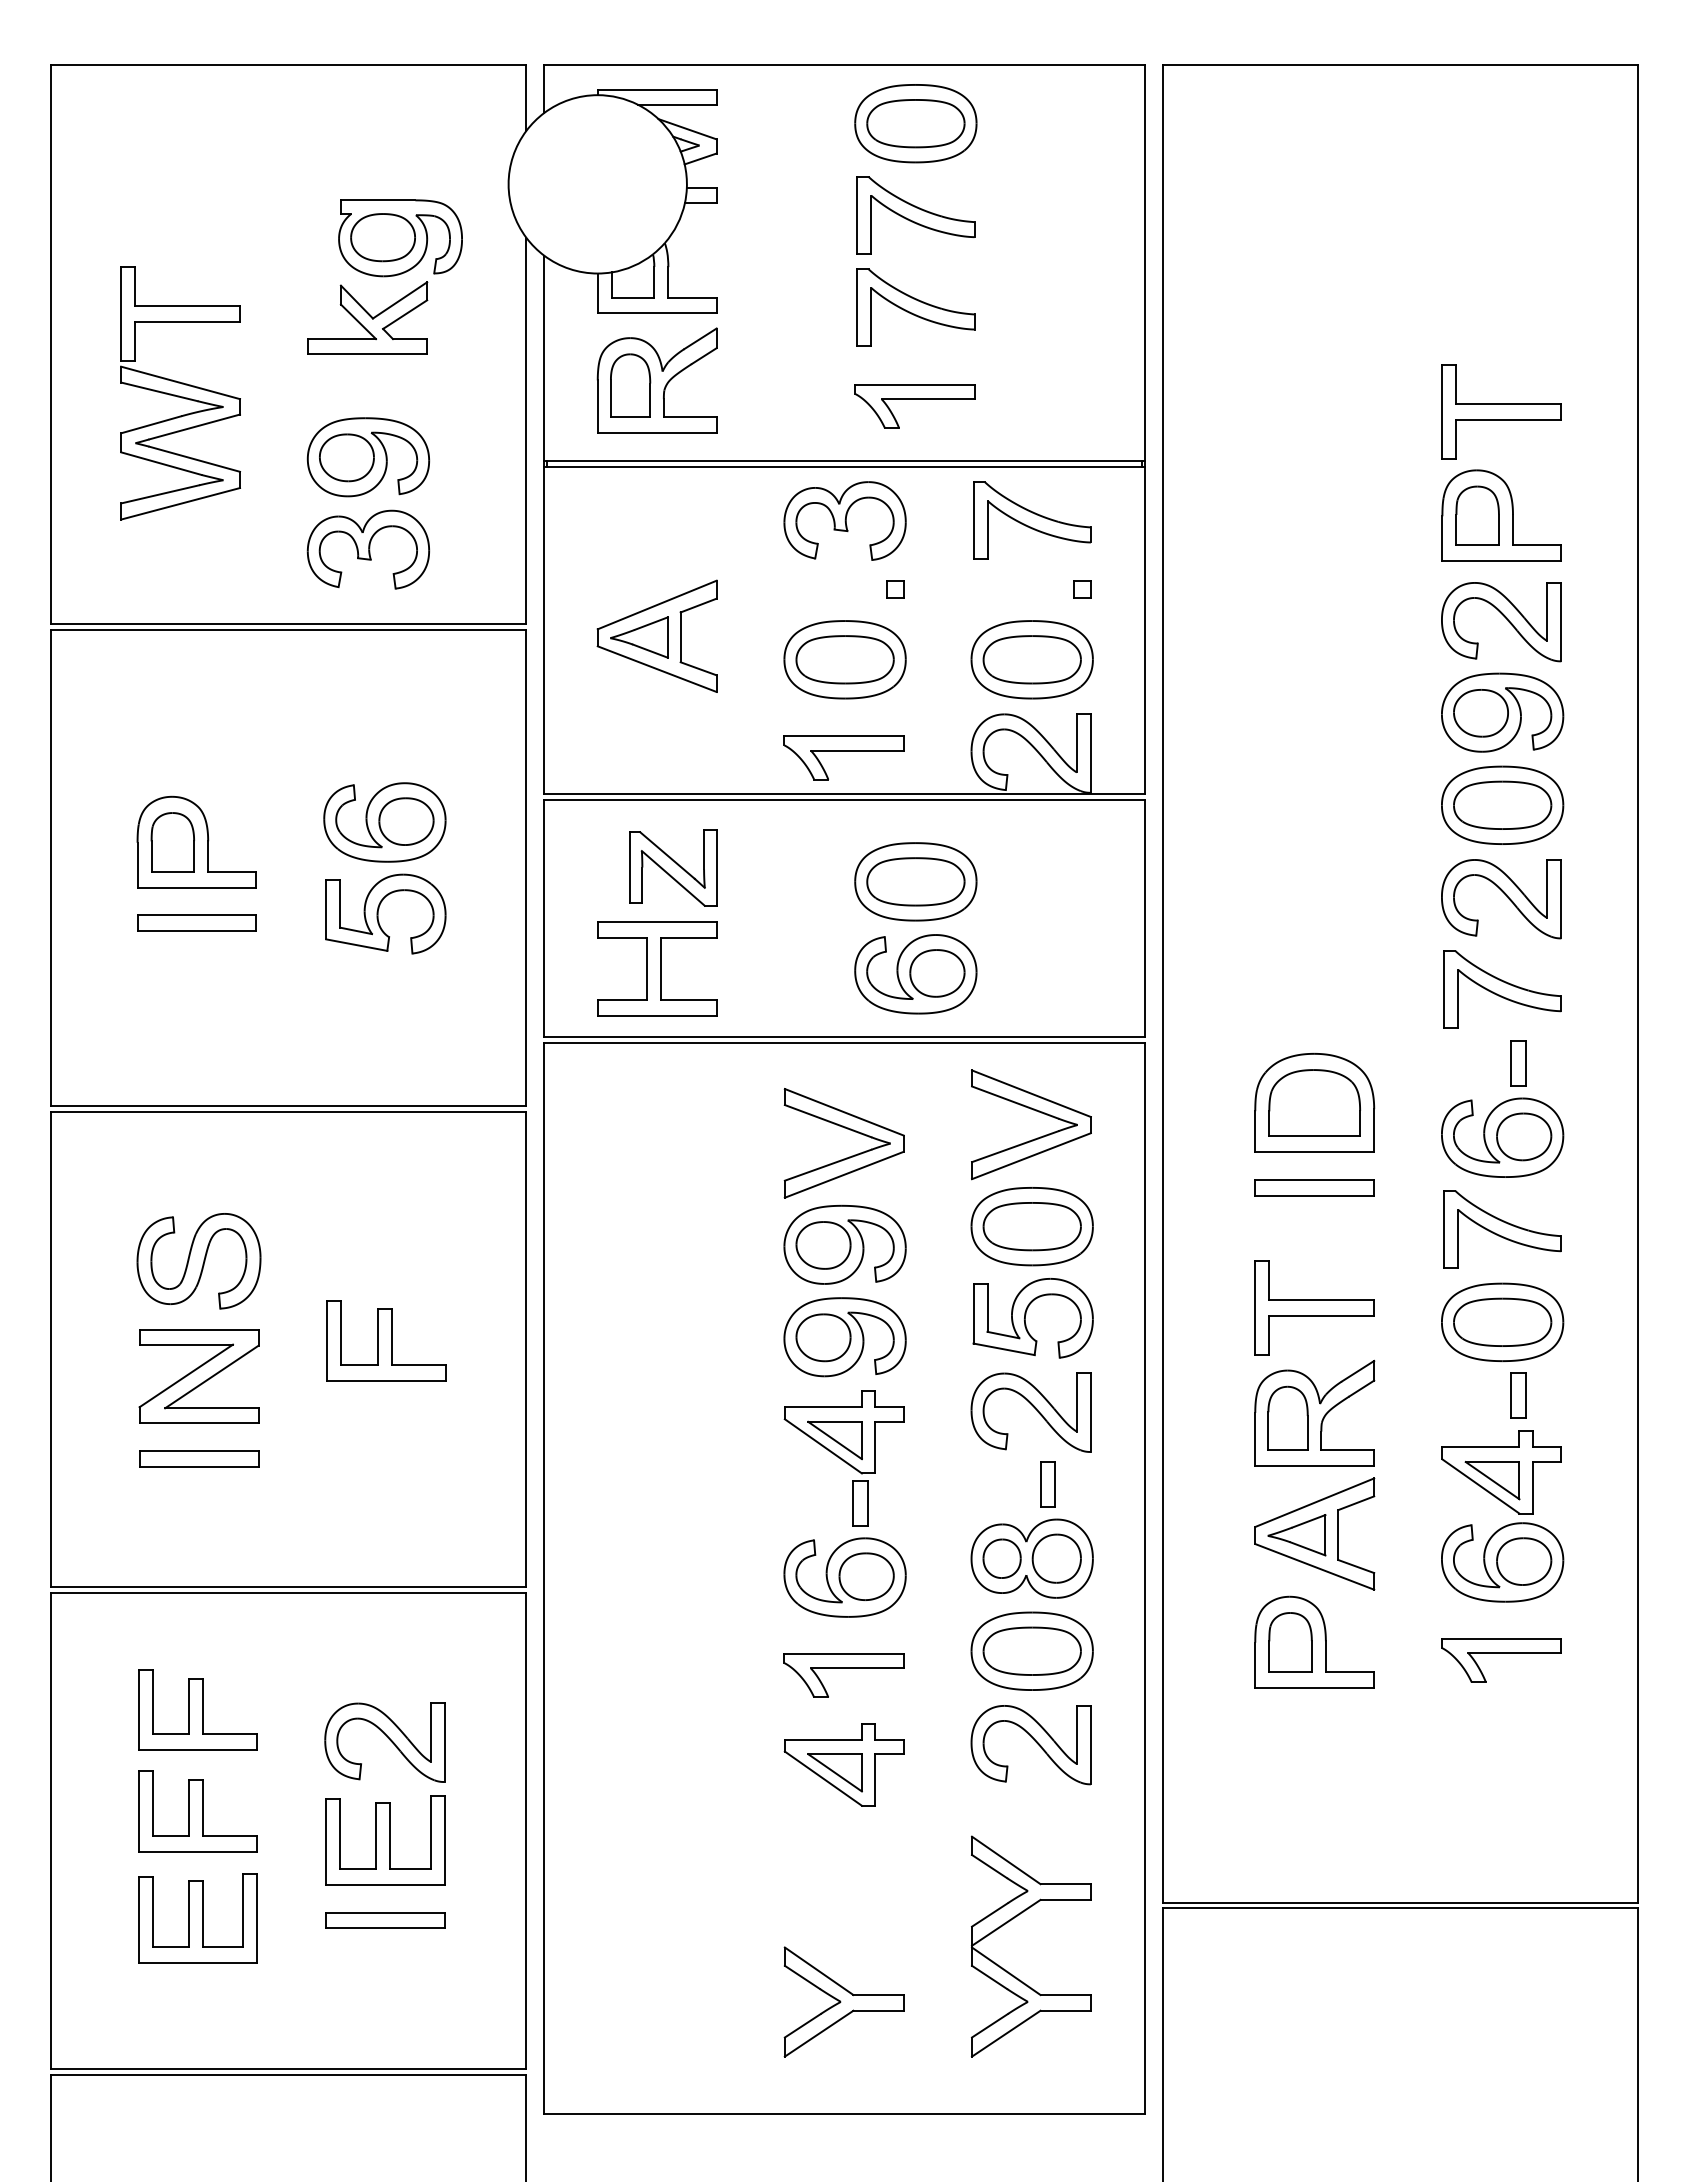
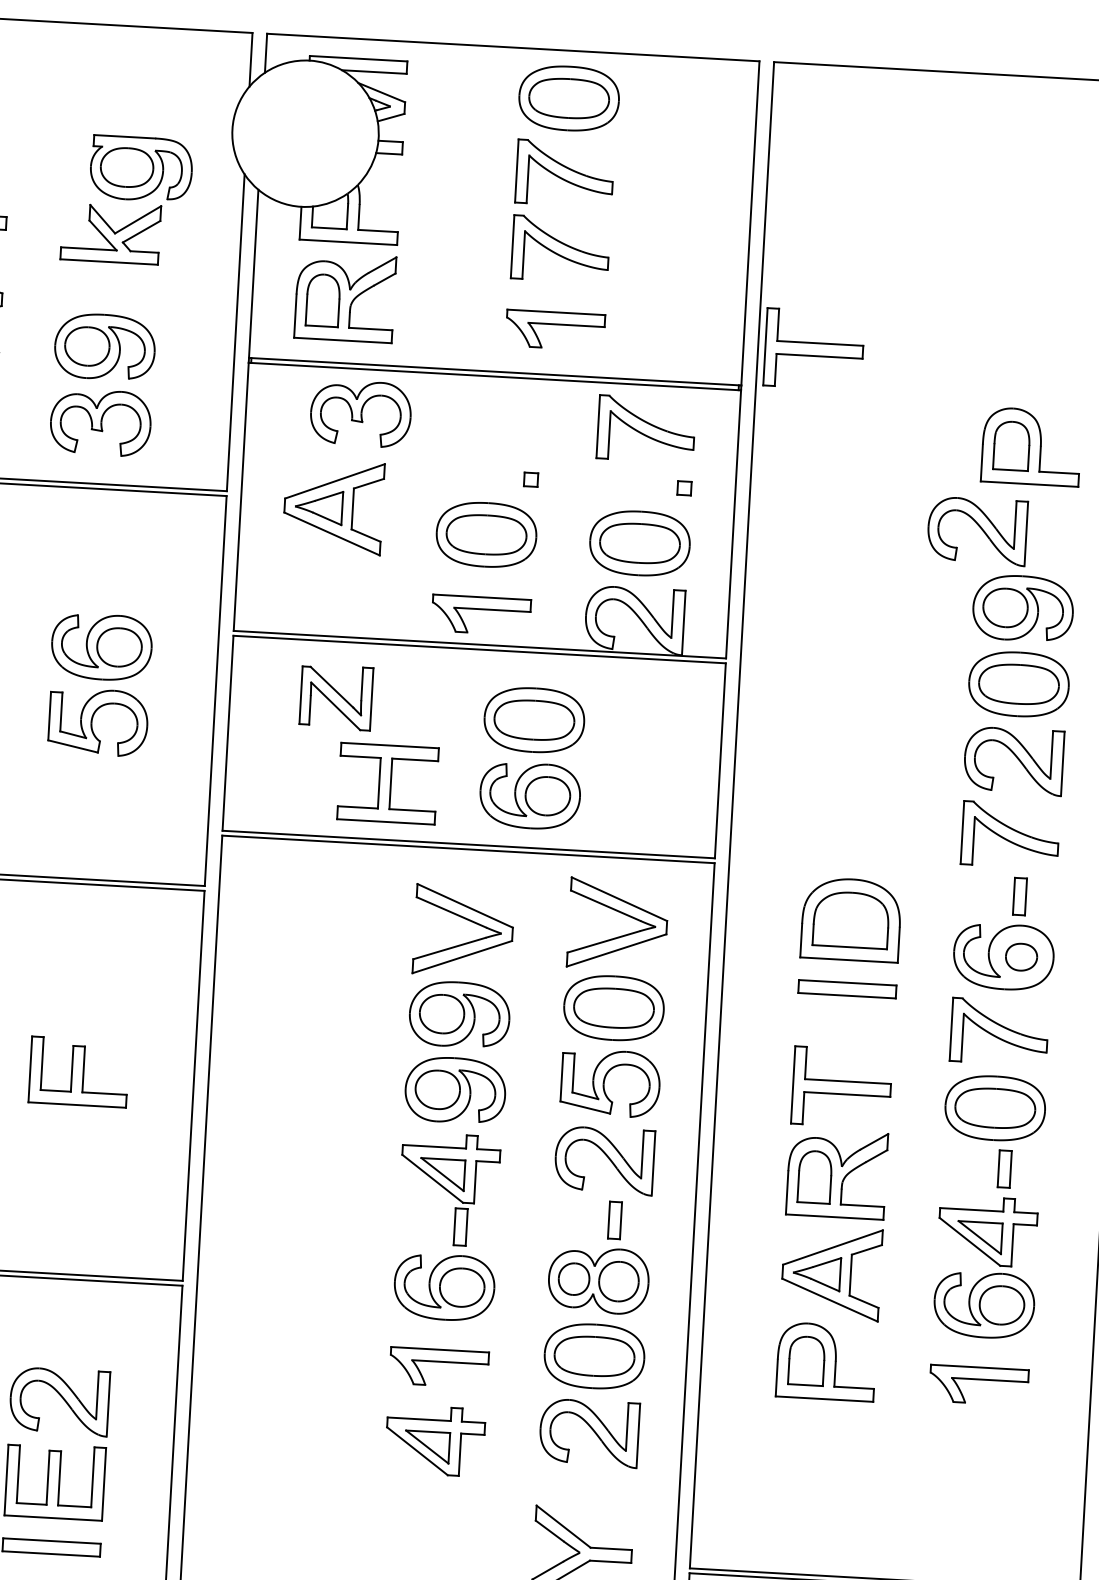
part: (1501, 411) -> (813, 348), moved
part: (844, 520) -> (360, 413), moved
part: (1501, 622) -> (977, 531), moved
part: (657, 968) -> (388, 783), moved
part: (1524, 1136) -> (1021, 956), size x0.7

